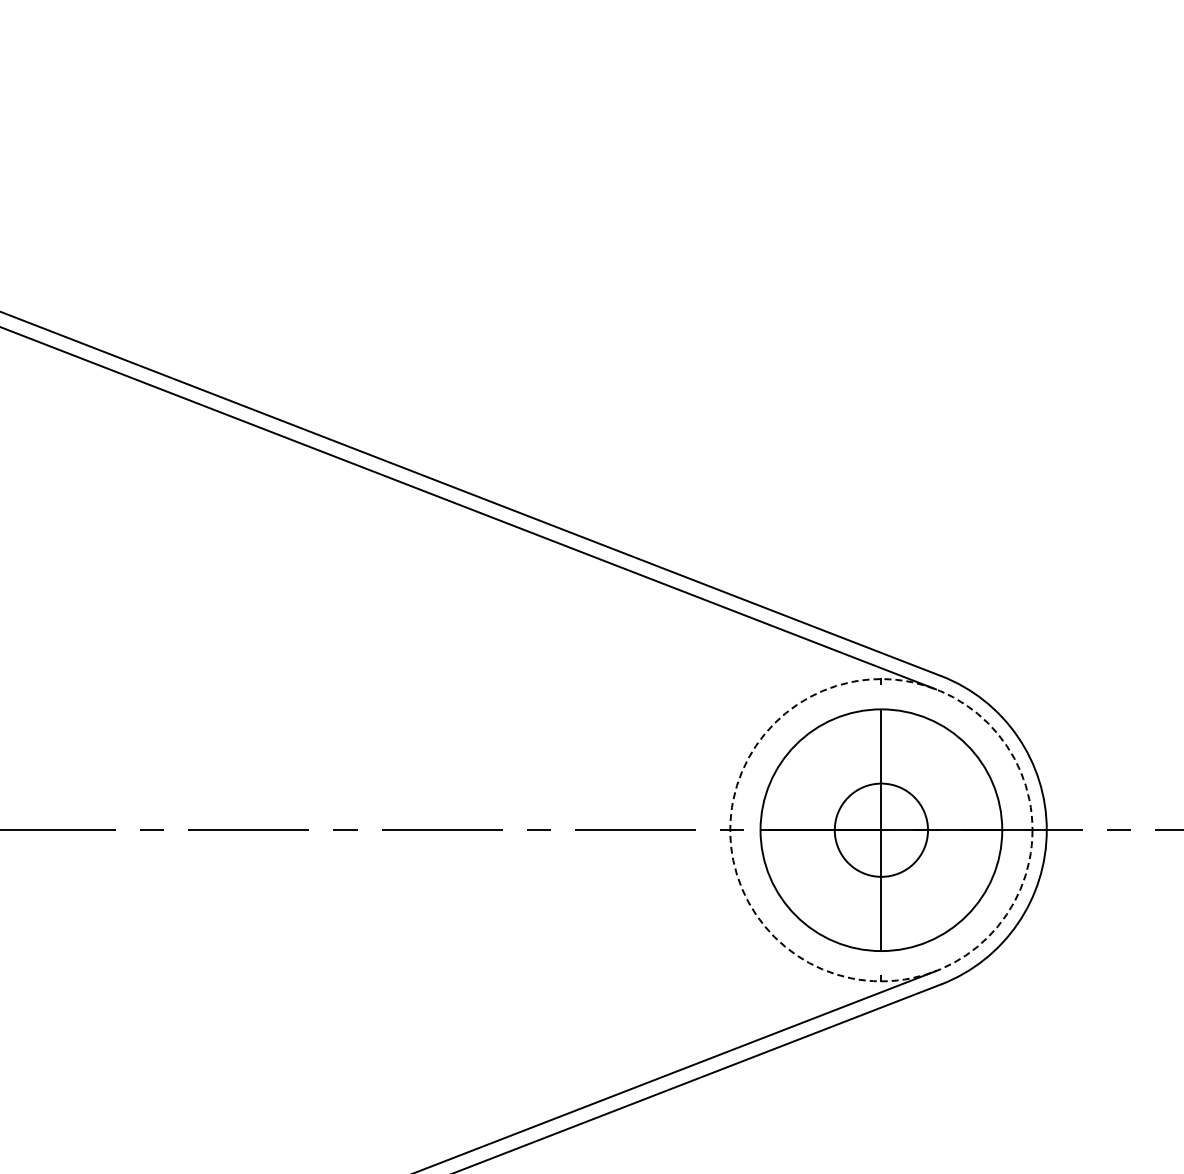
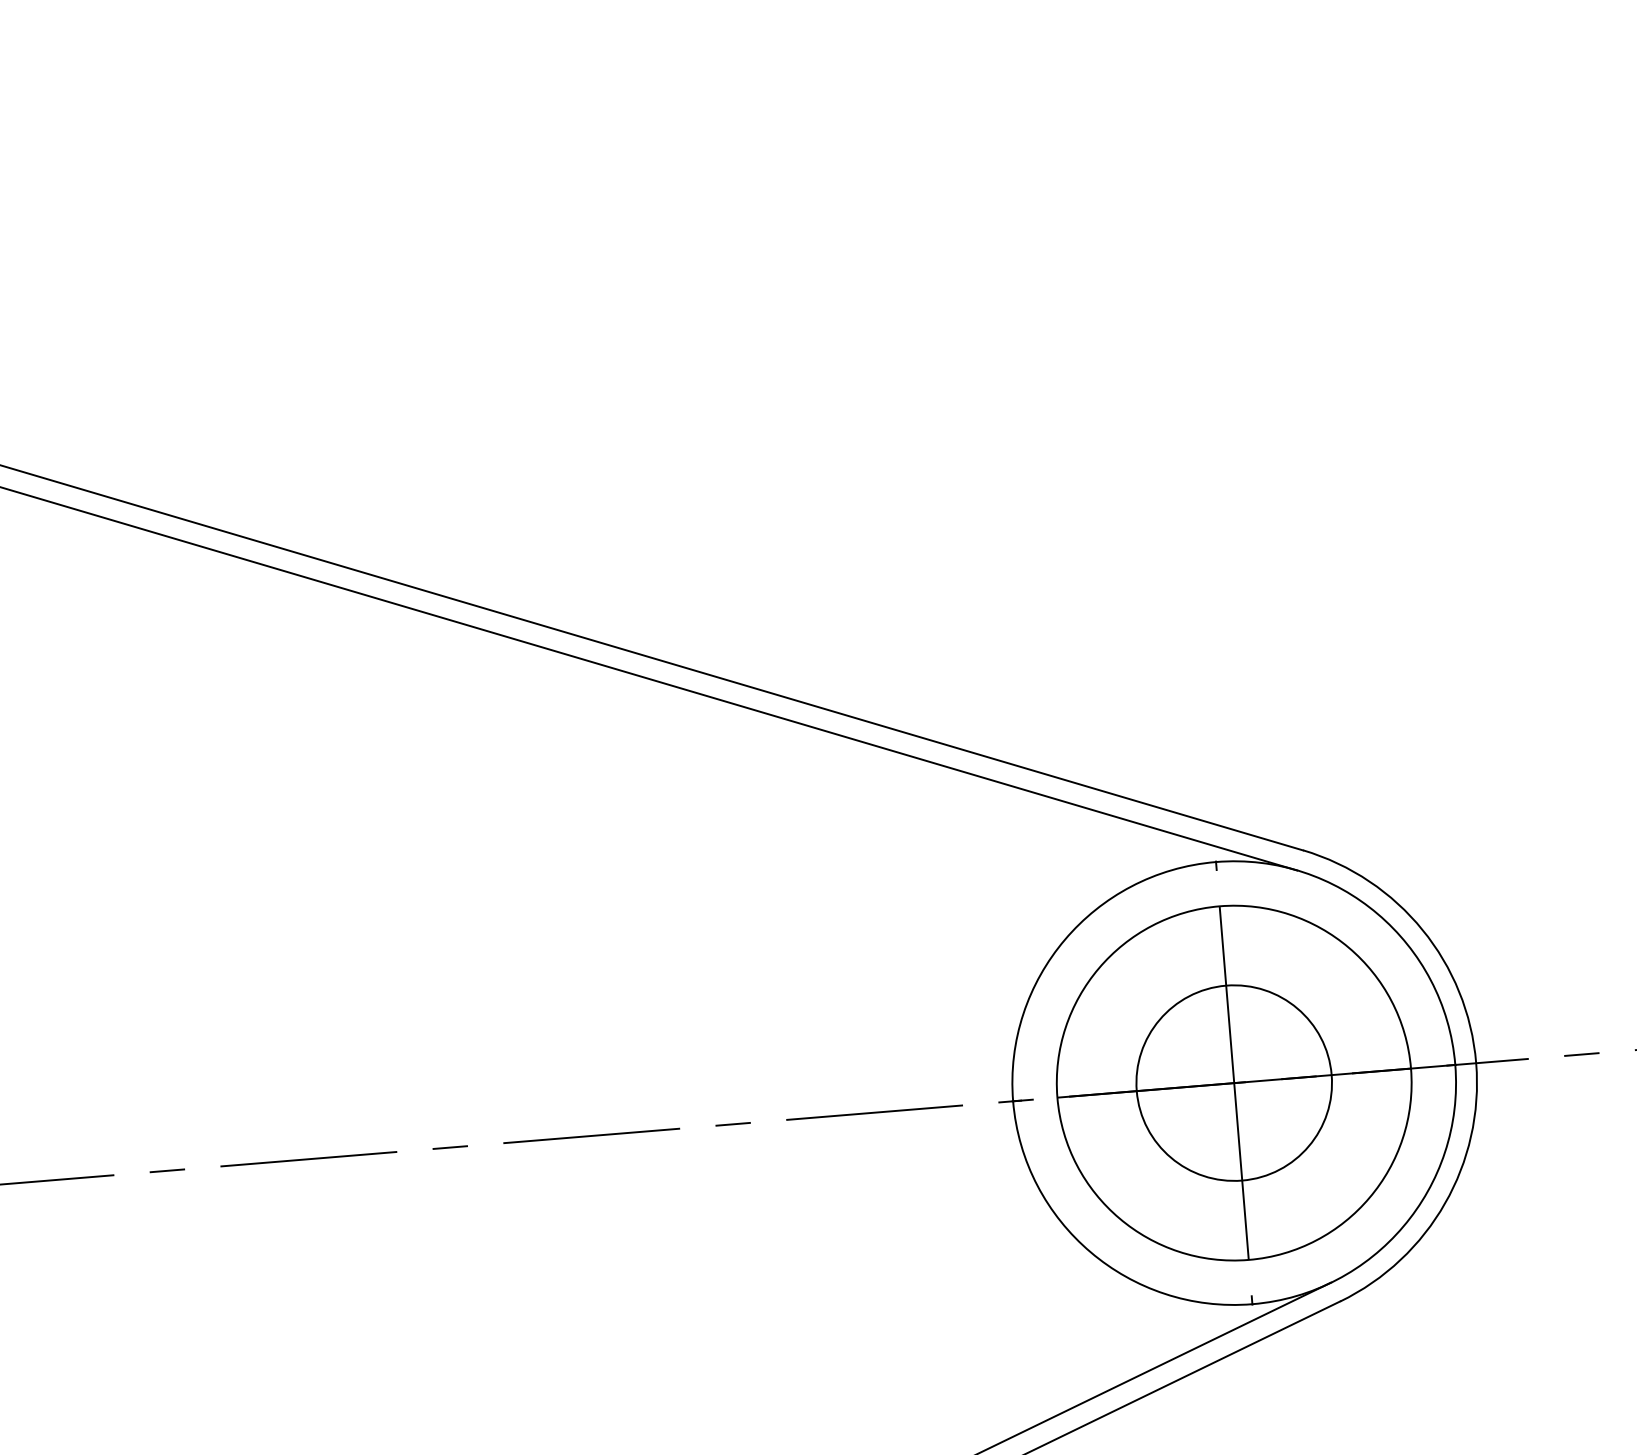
circle: (881, 829) -> (1234, 1082), size x1.43
circle: (881, 830) -> (1234, 1083), dashed -> solid

